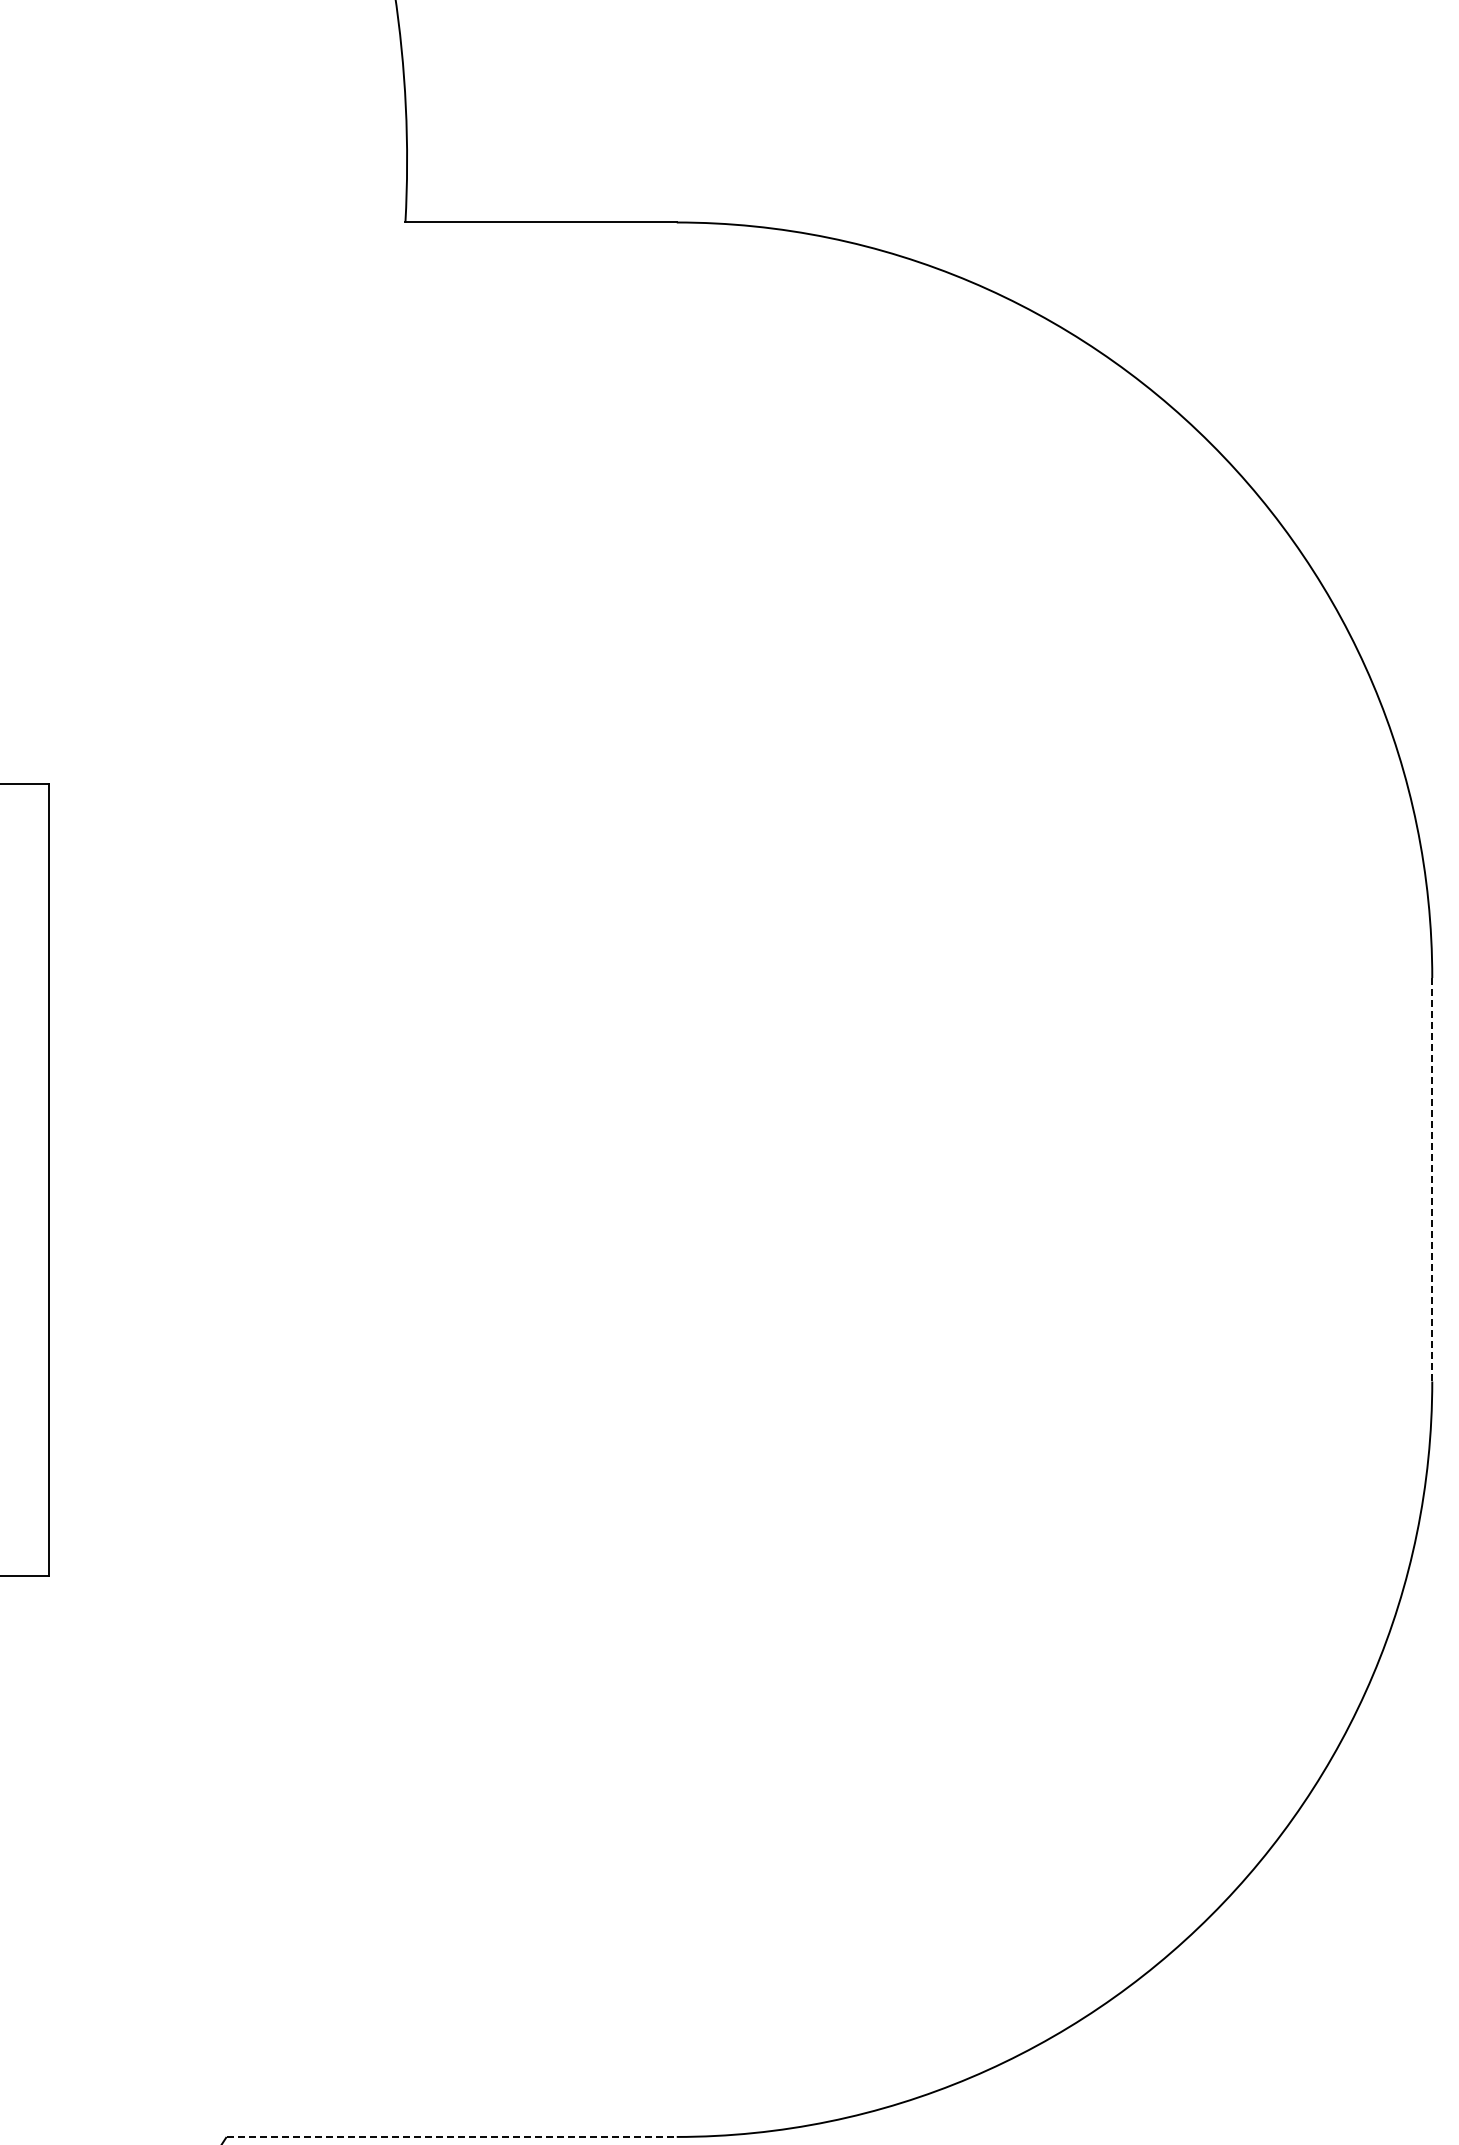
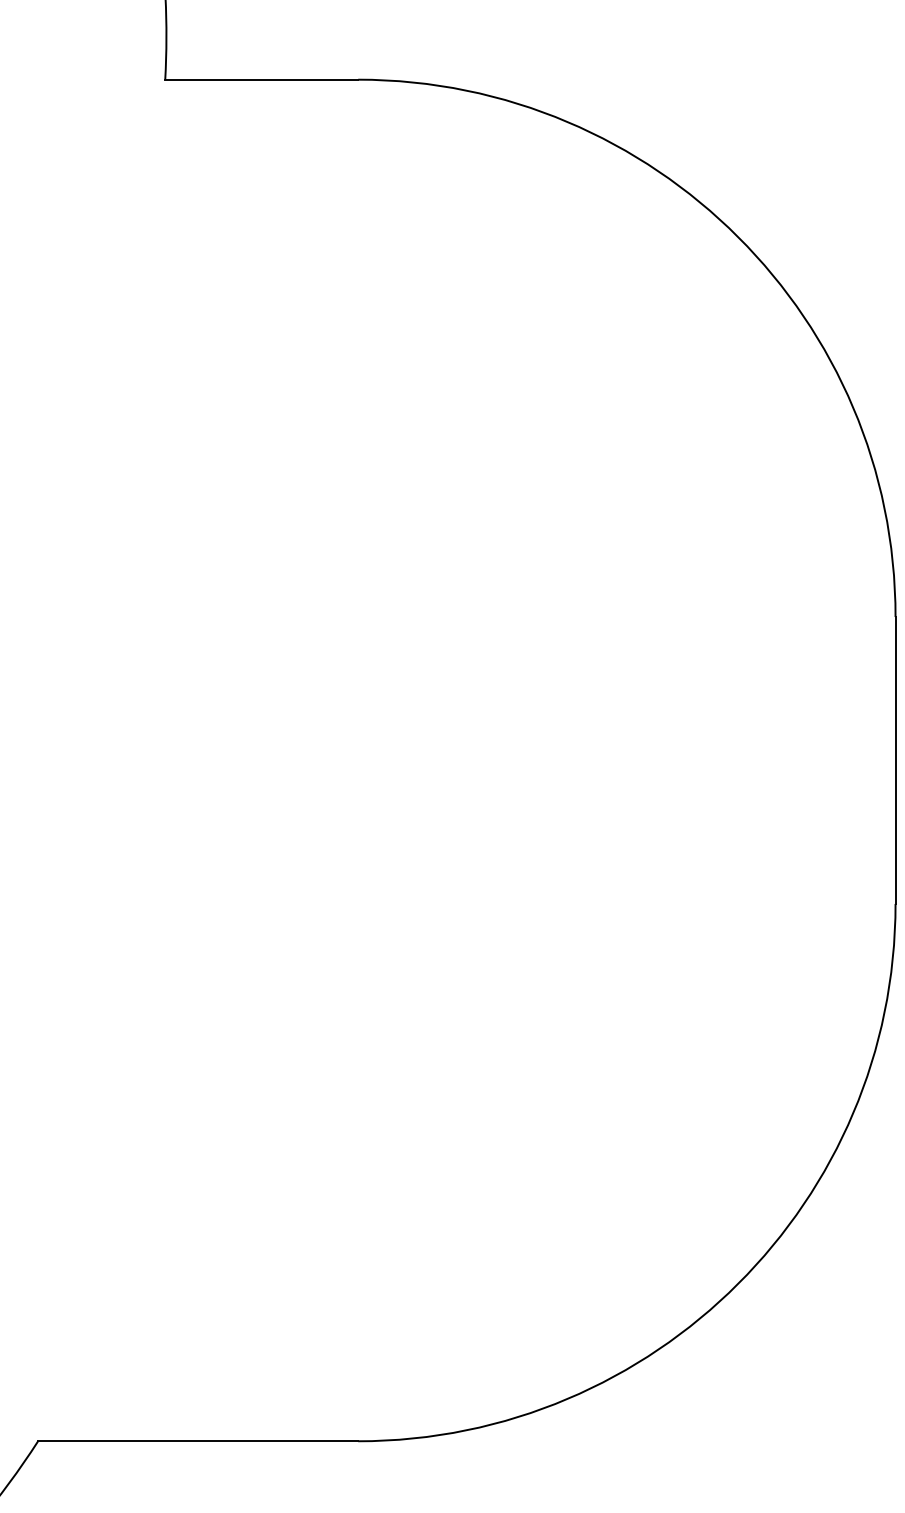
line: (1432, 1179) -> (895, 760), dashed -> solid
line: (452, 2136) -> (198, 1440), dashed -> solid

